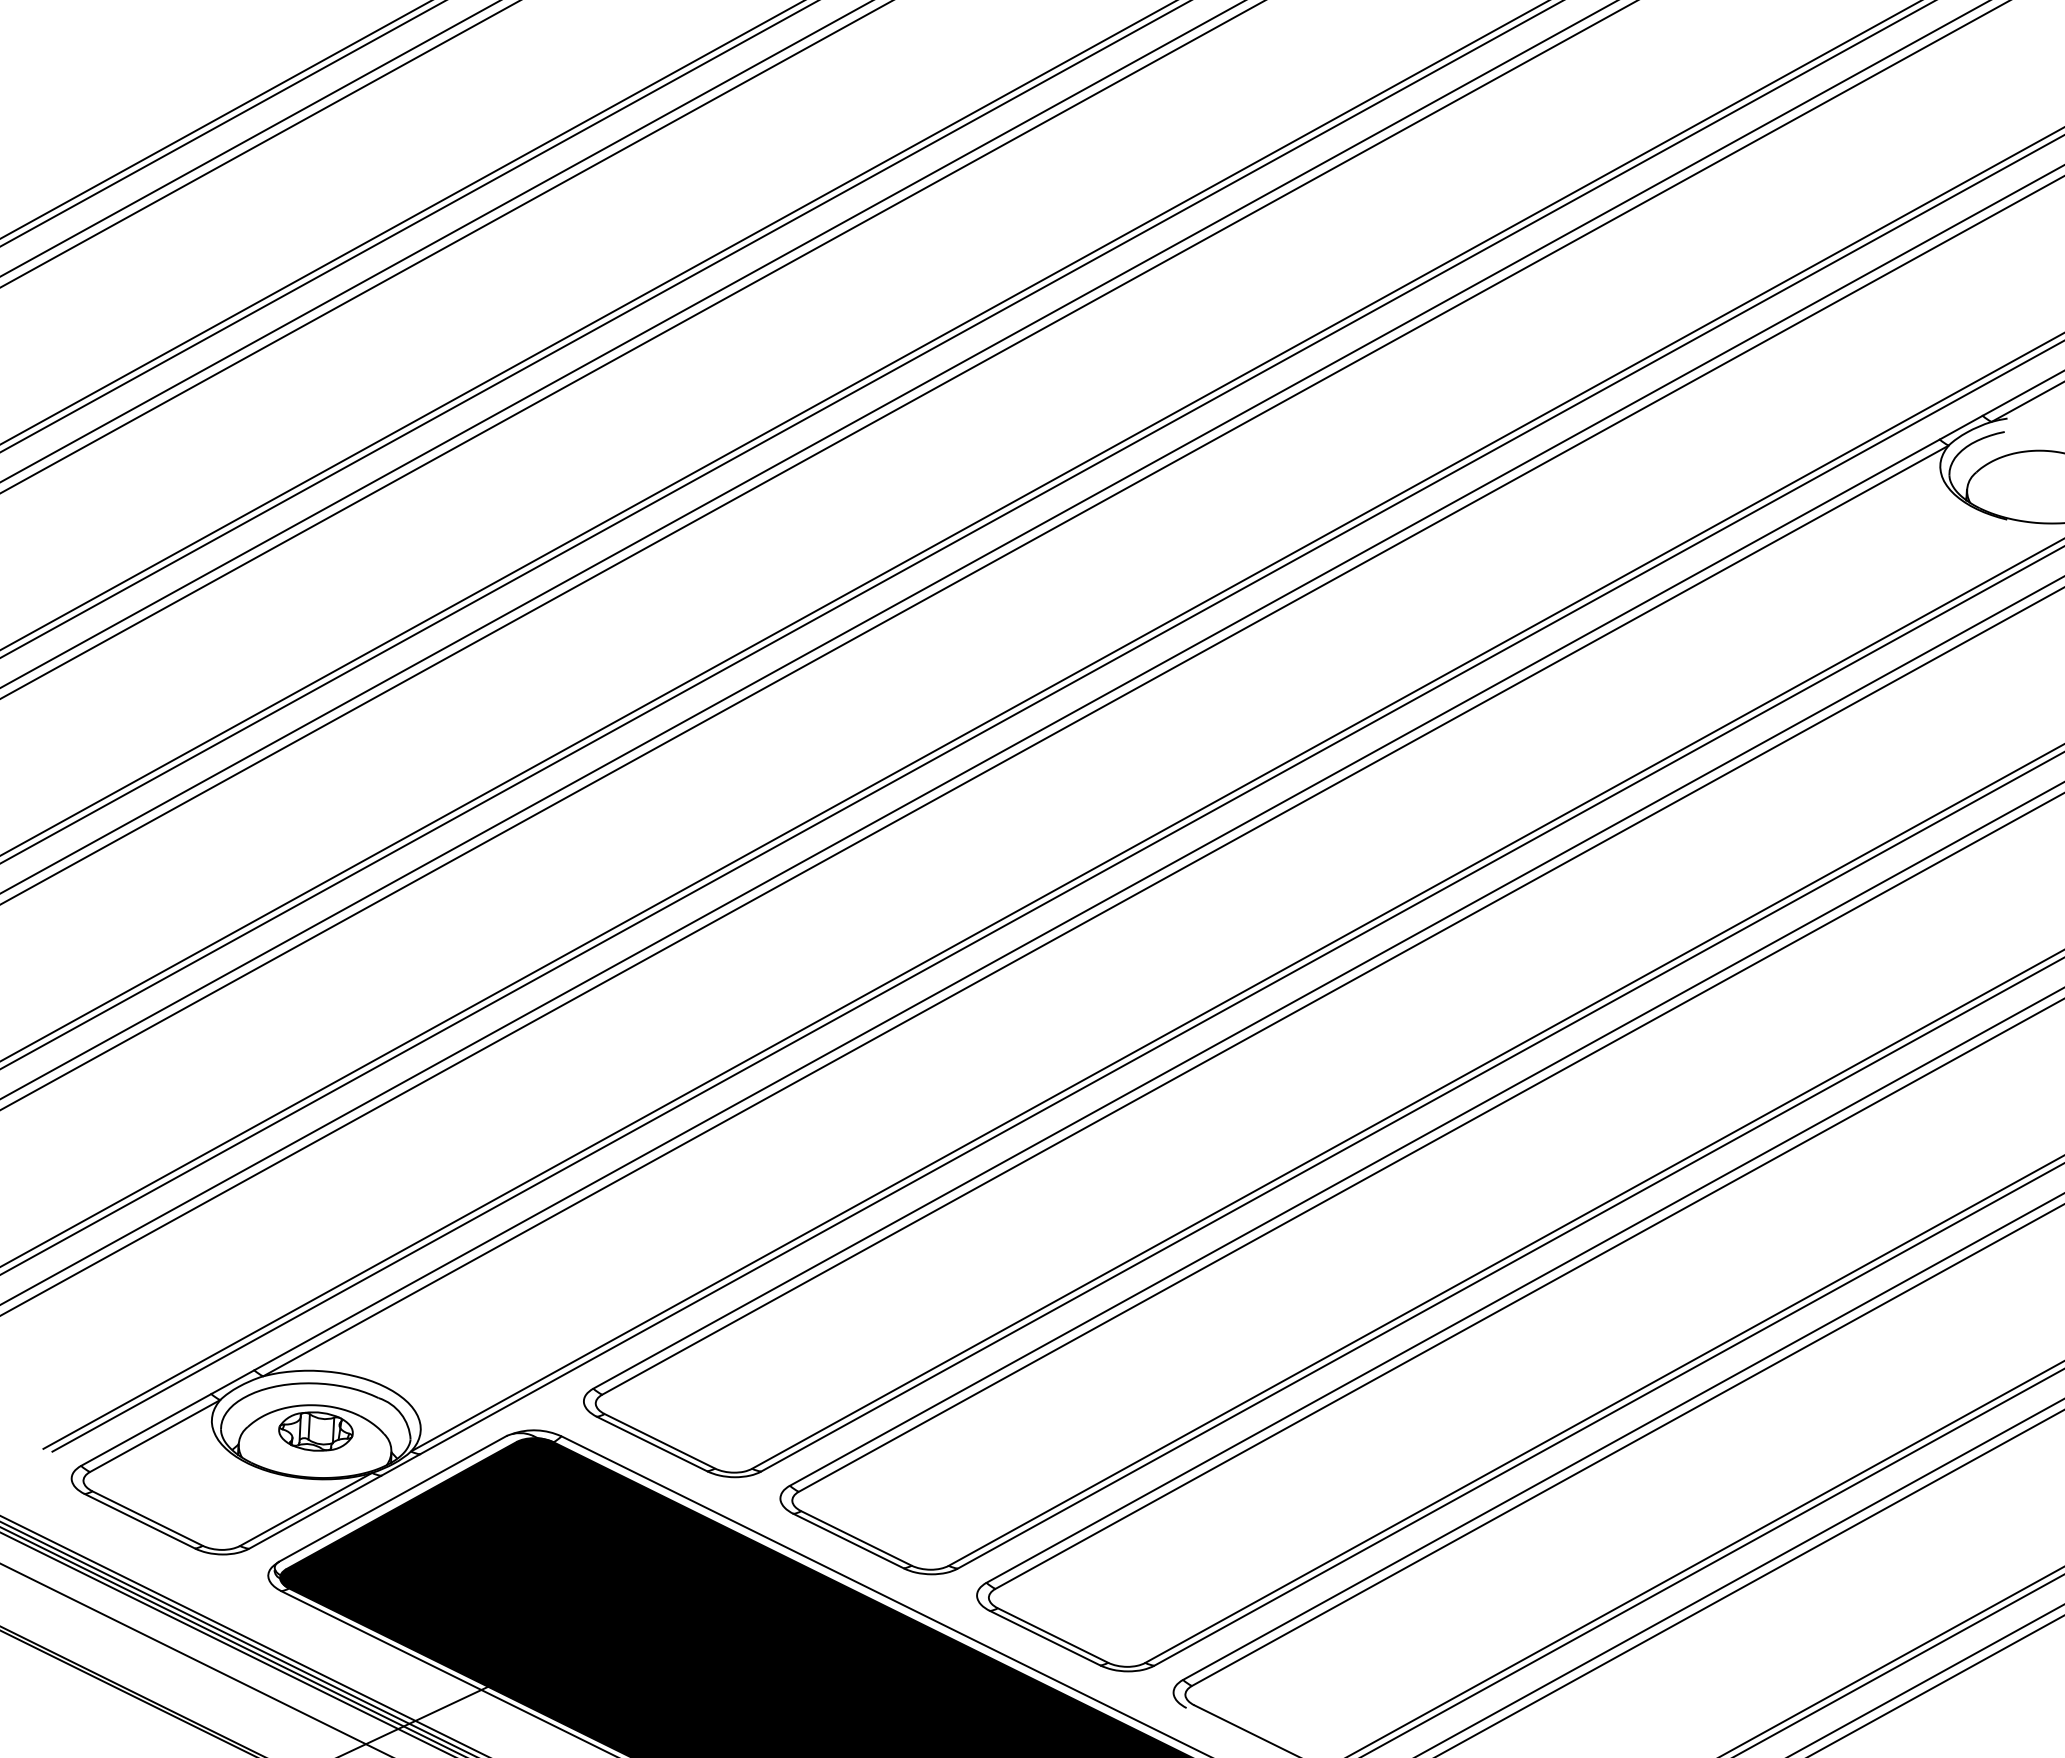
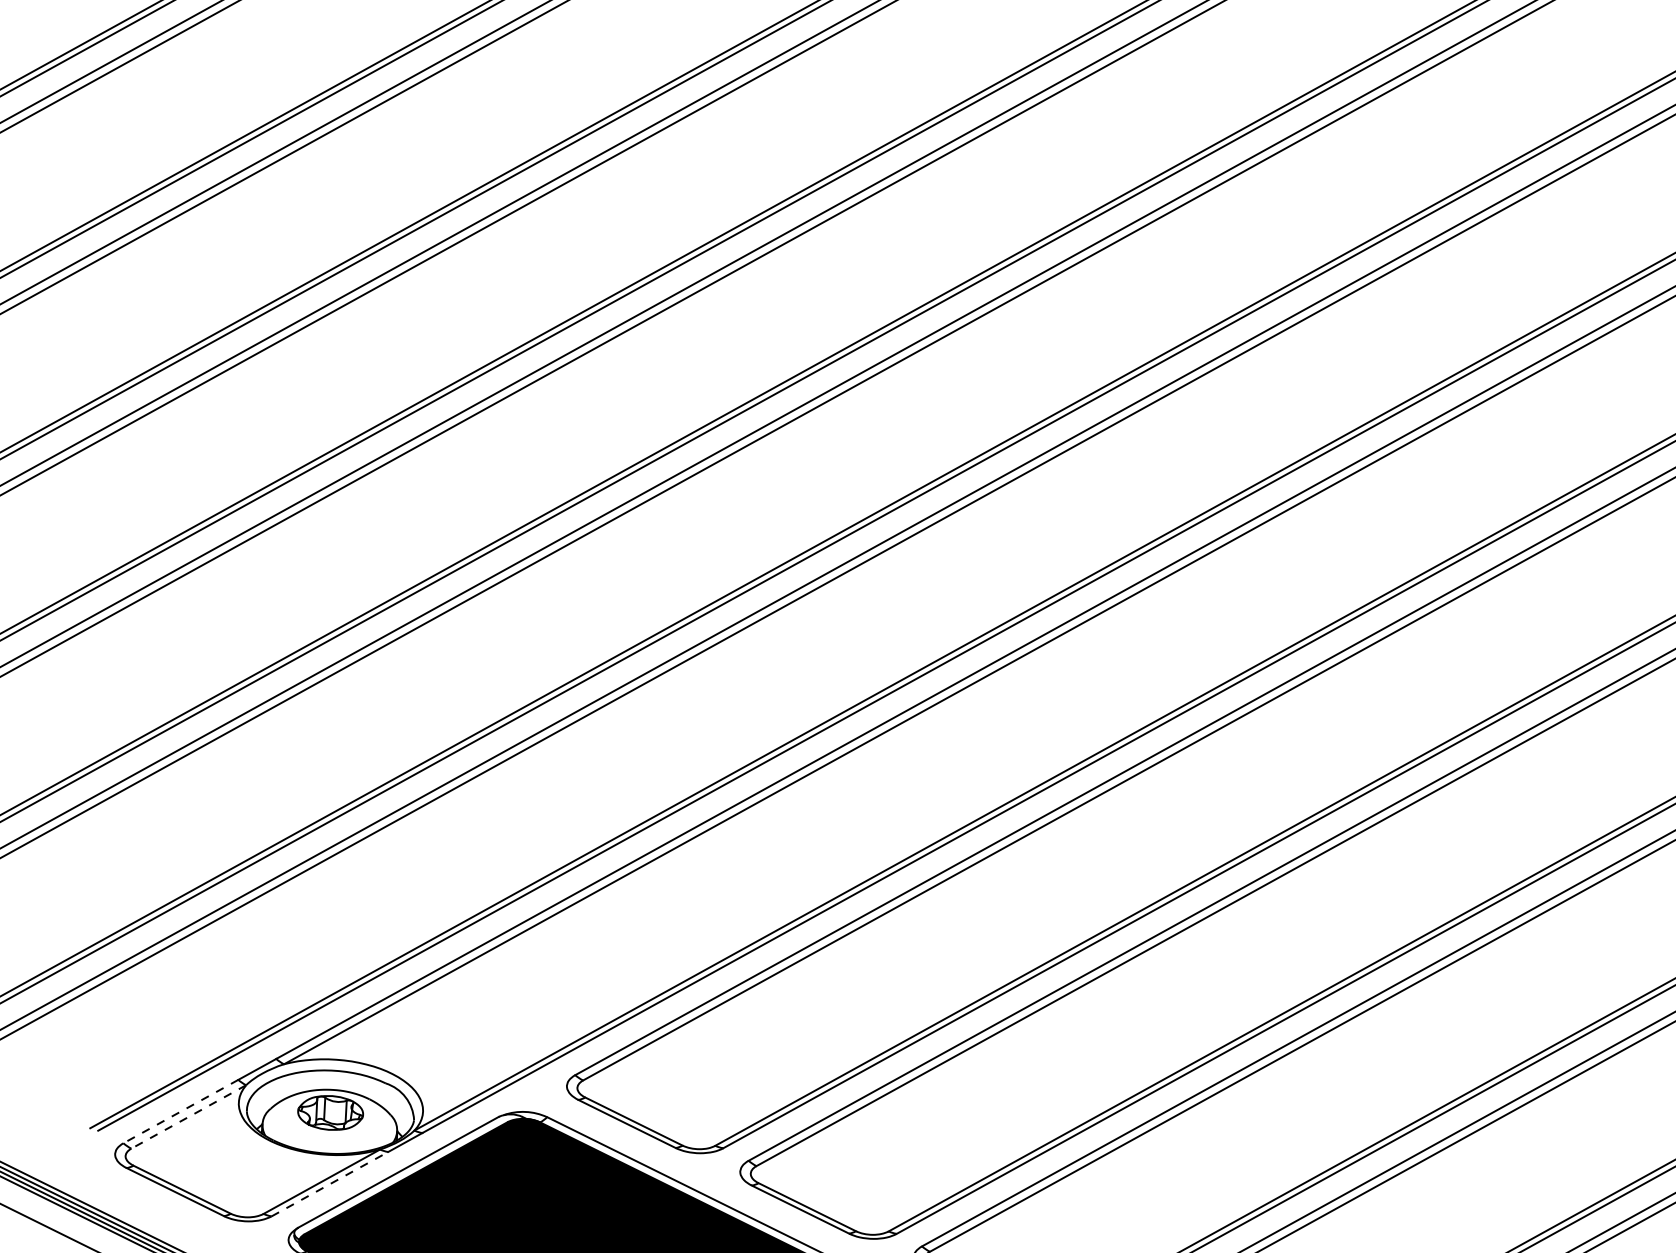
line: (145, 1430) -> (180, 1112), solid -> dashed
line: (154, 1436) -> (188, 1117), solid -> dashed
line: (315, 1512) -> (330, 1184), solid -> dashed

